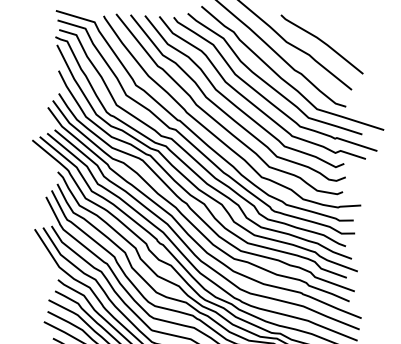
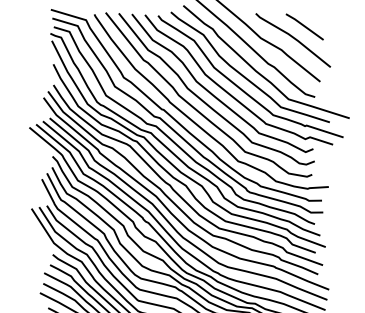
line: (334, 29) -> (304, 26), added

